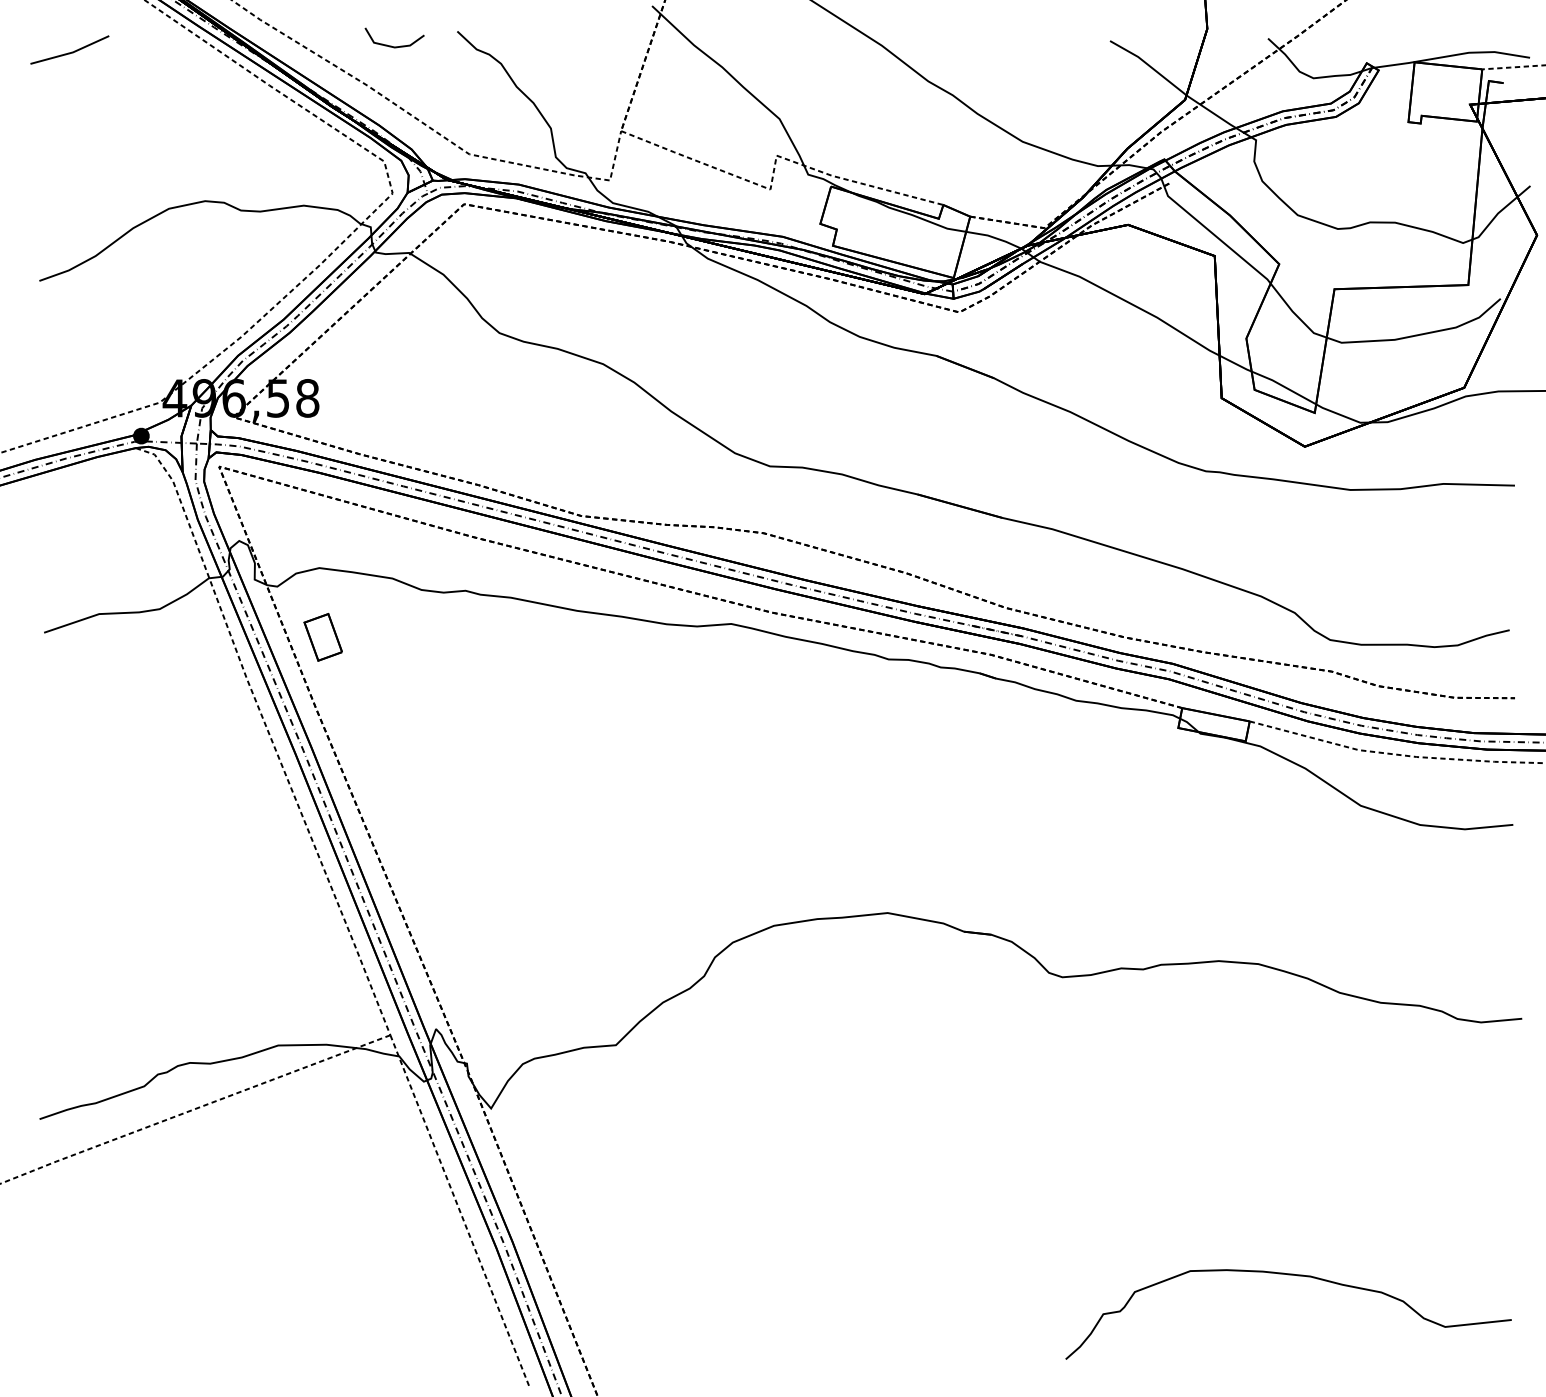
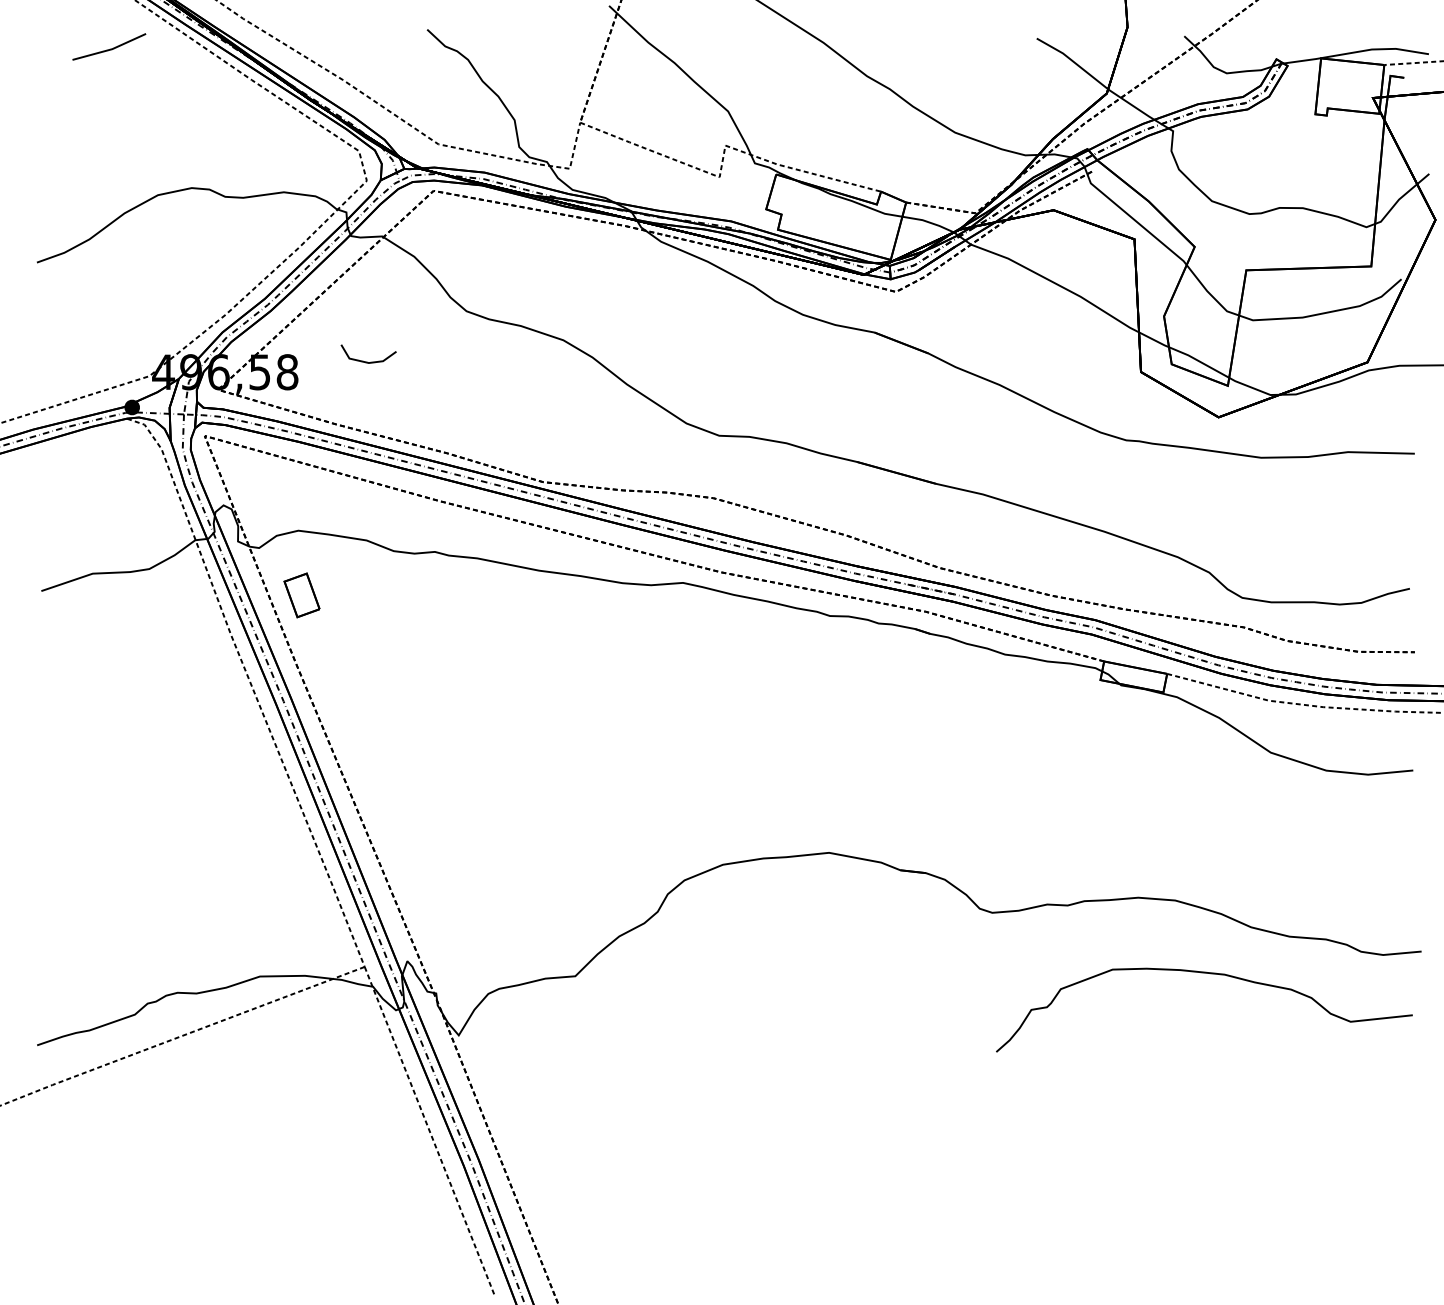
line: (391, 45) -> (365, 361), moved
line: (71, 51) -> (110, 48), moved
curve: (1288, 1275) -> (1204, 973), moved

